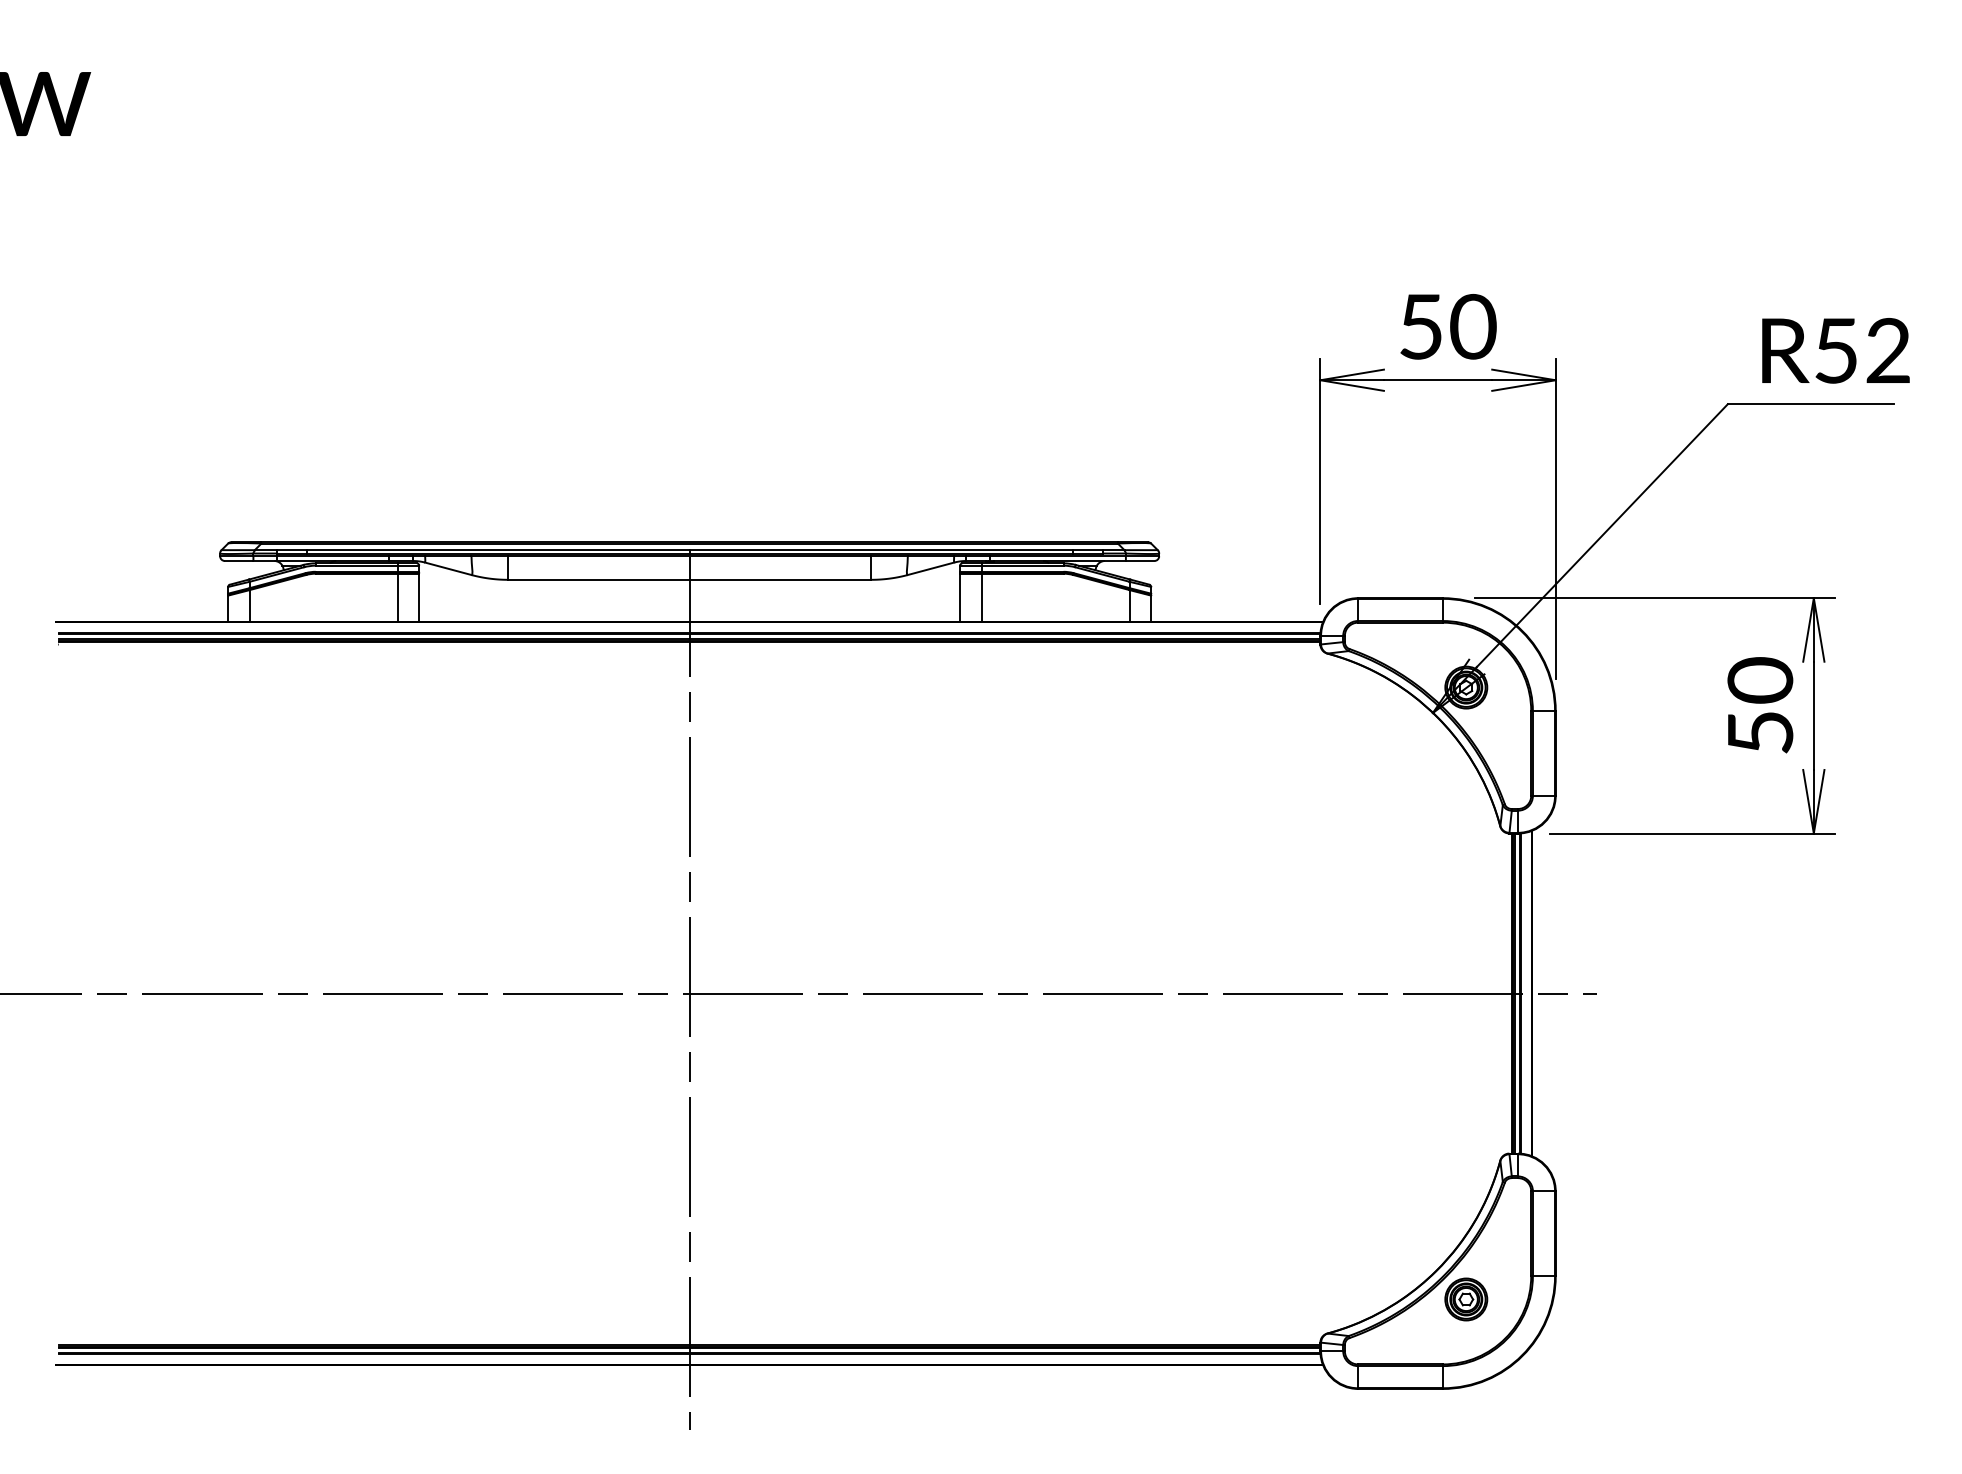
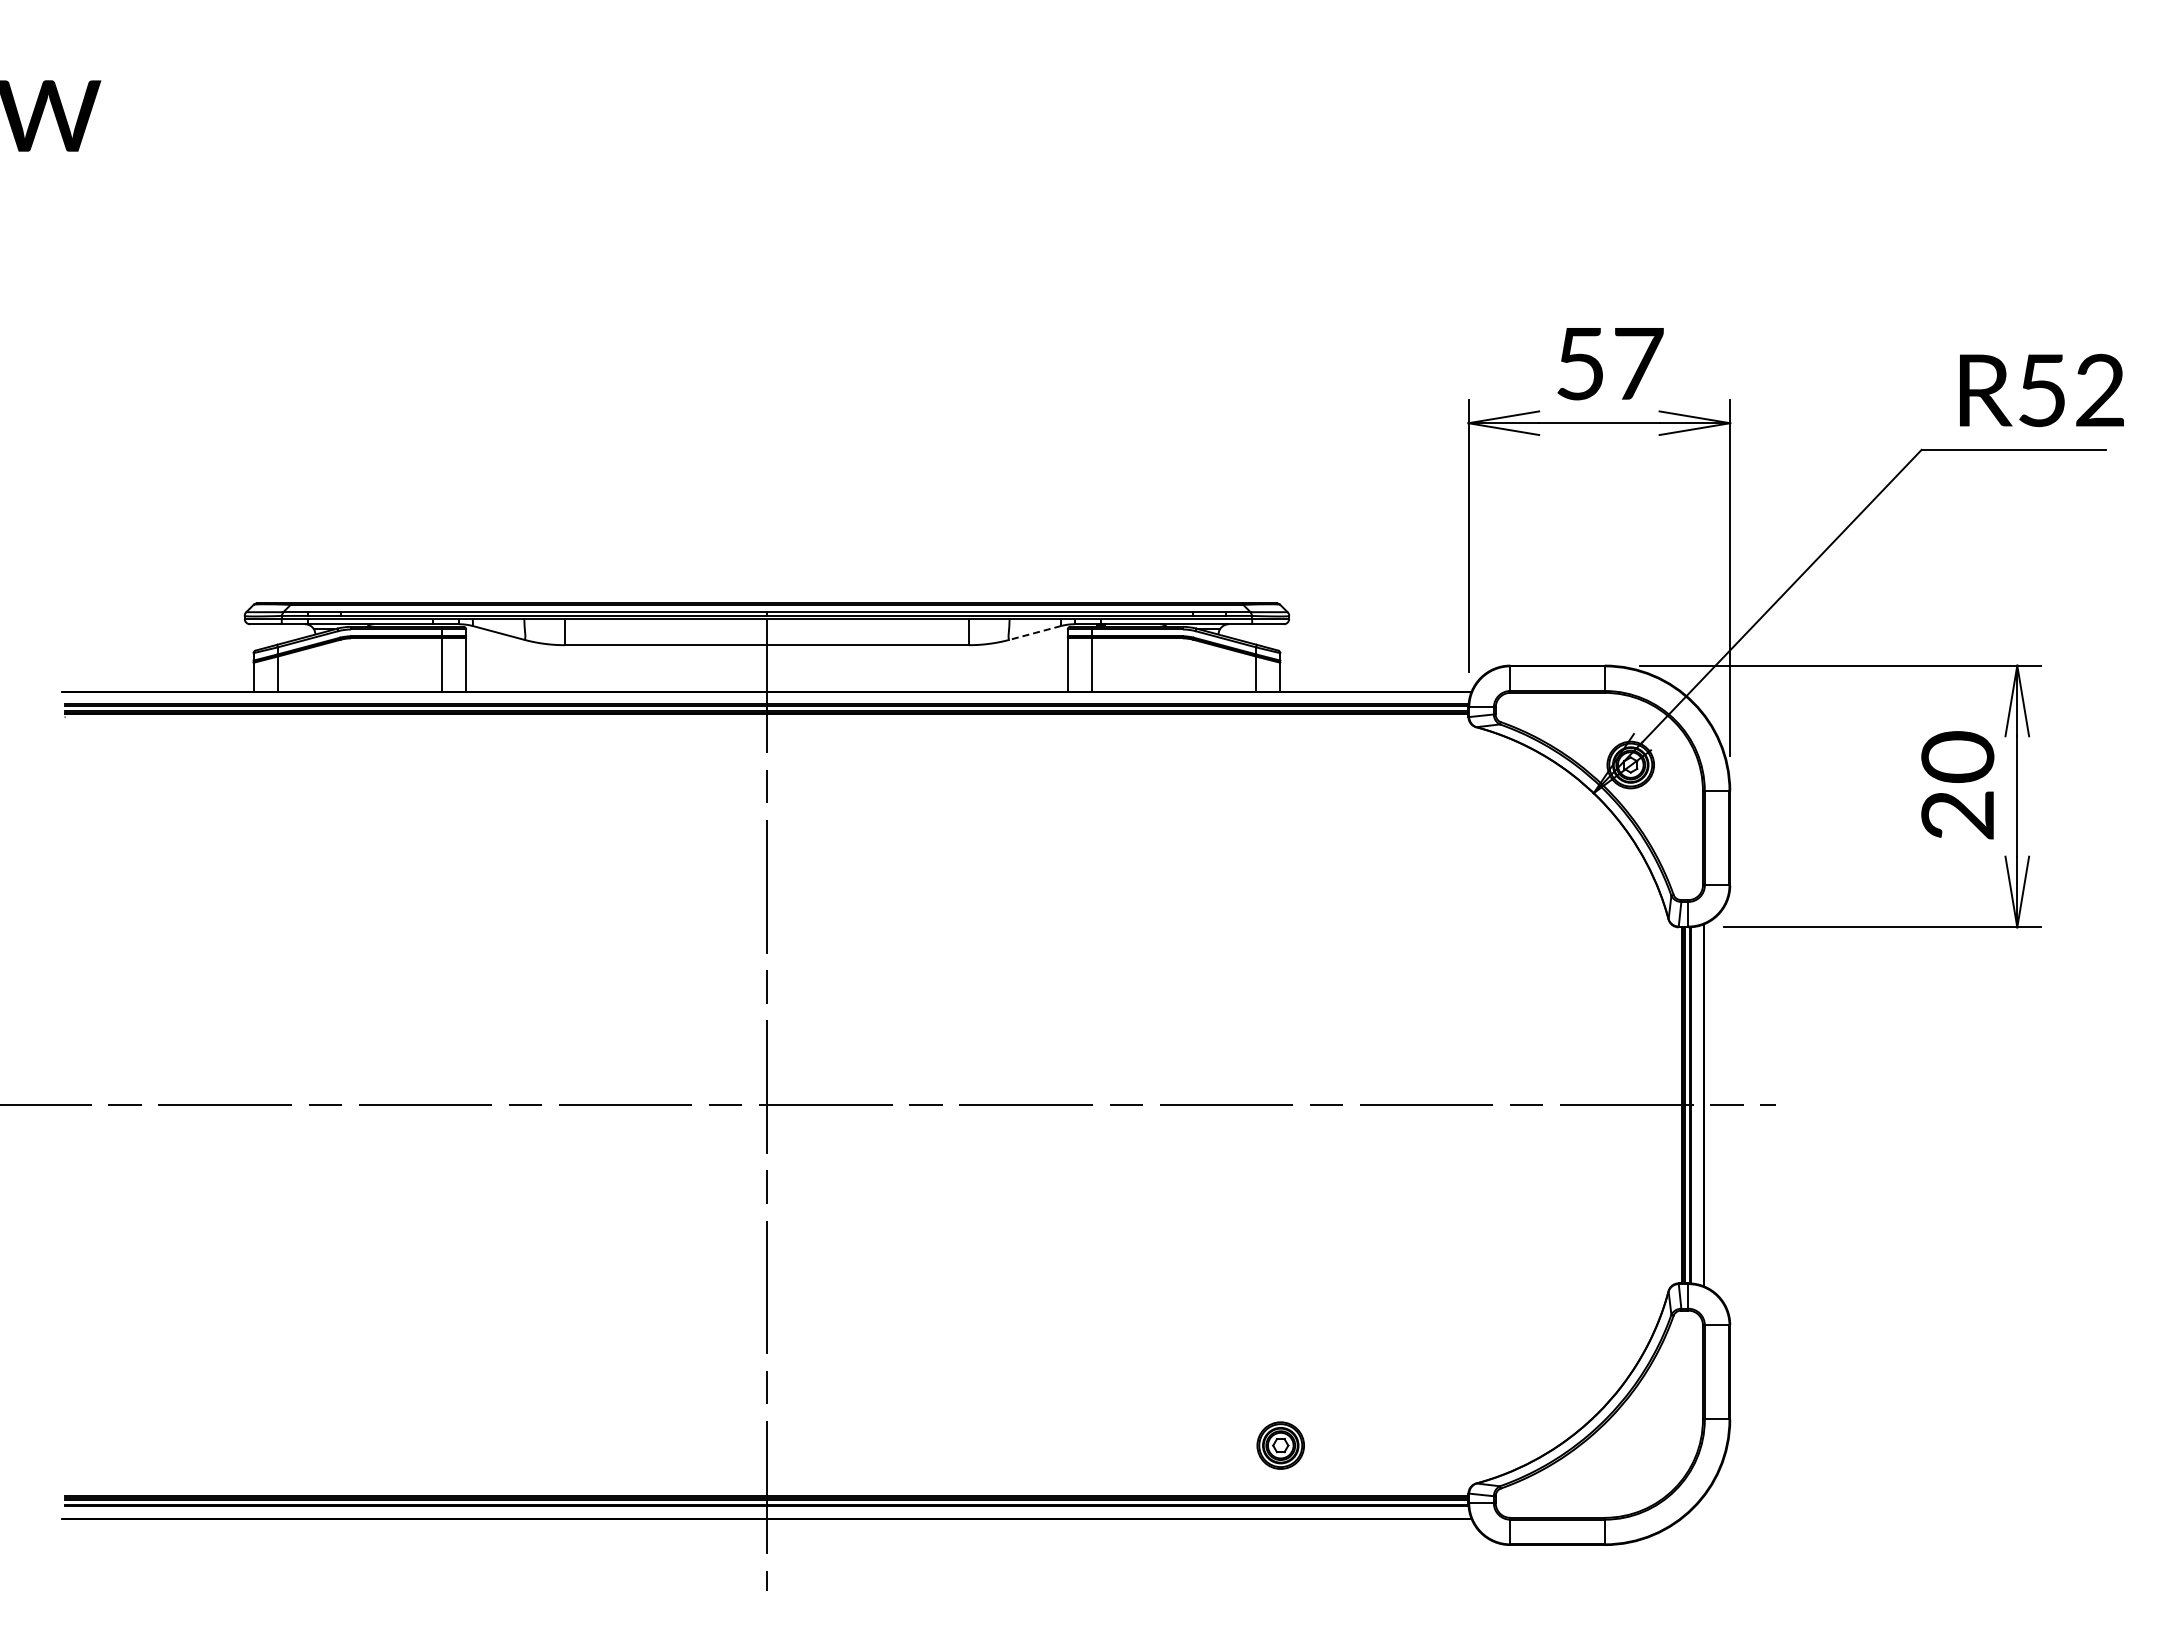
text: (1473, 326) -> (1638, 363), 50 -> 57
line: (931, 568) -> (1035, 632), solid -> dashed
text: (1760, 732) -> (1957, 815), 50 -> 20
part: (1466, 1299) -> (1280, 1445), moved

